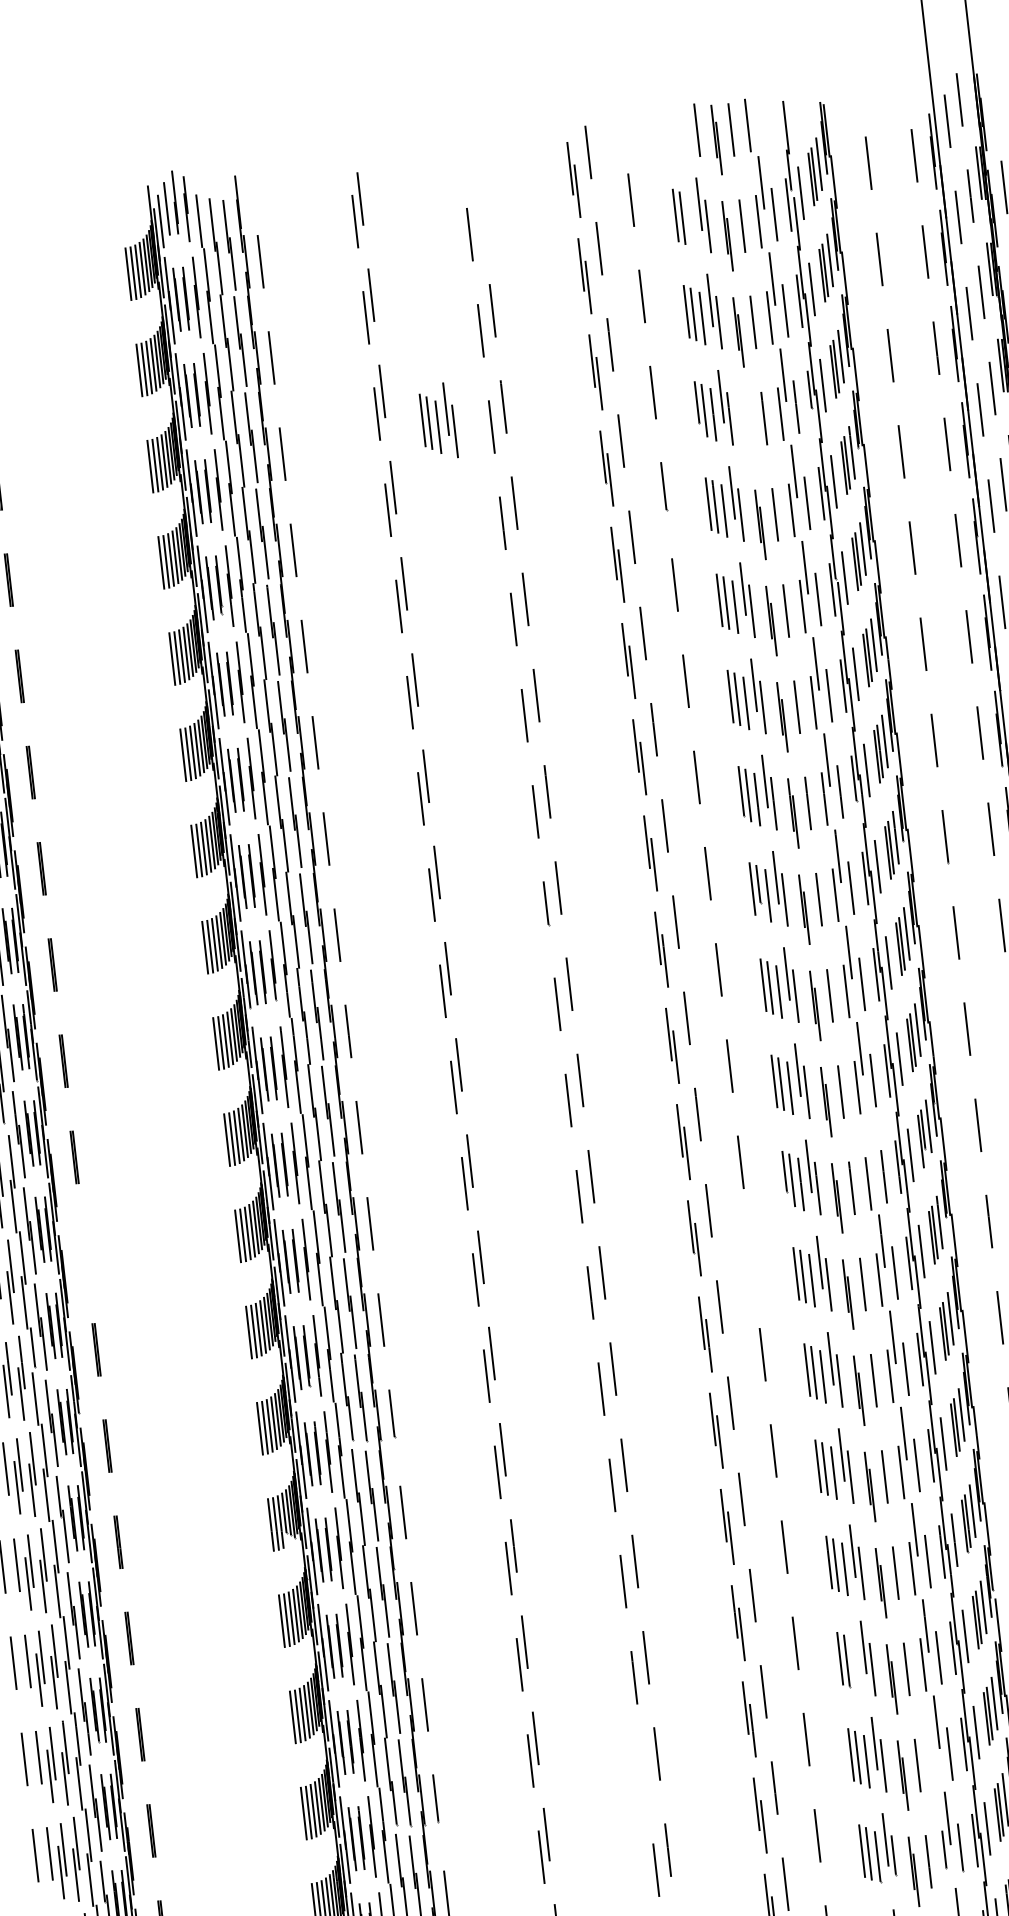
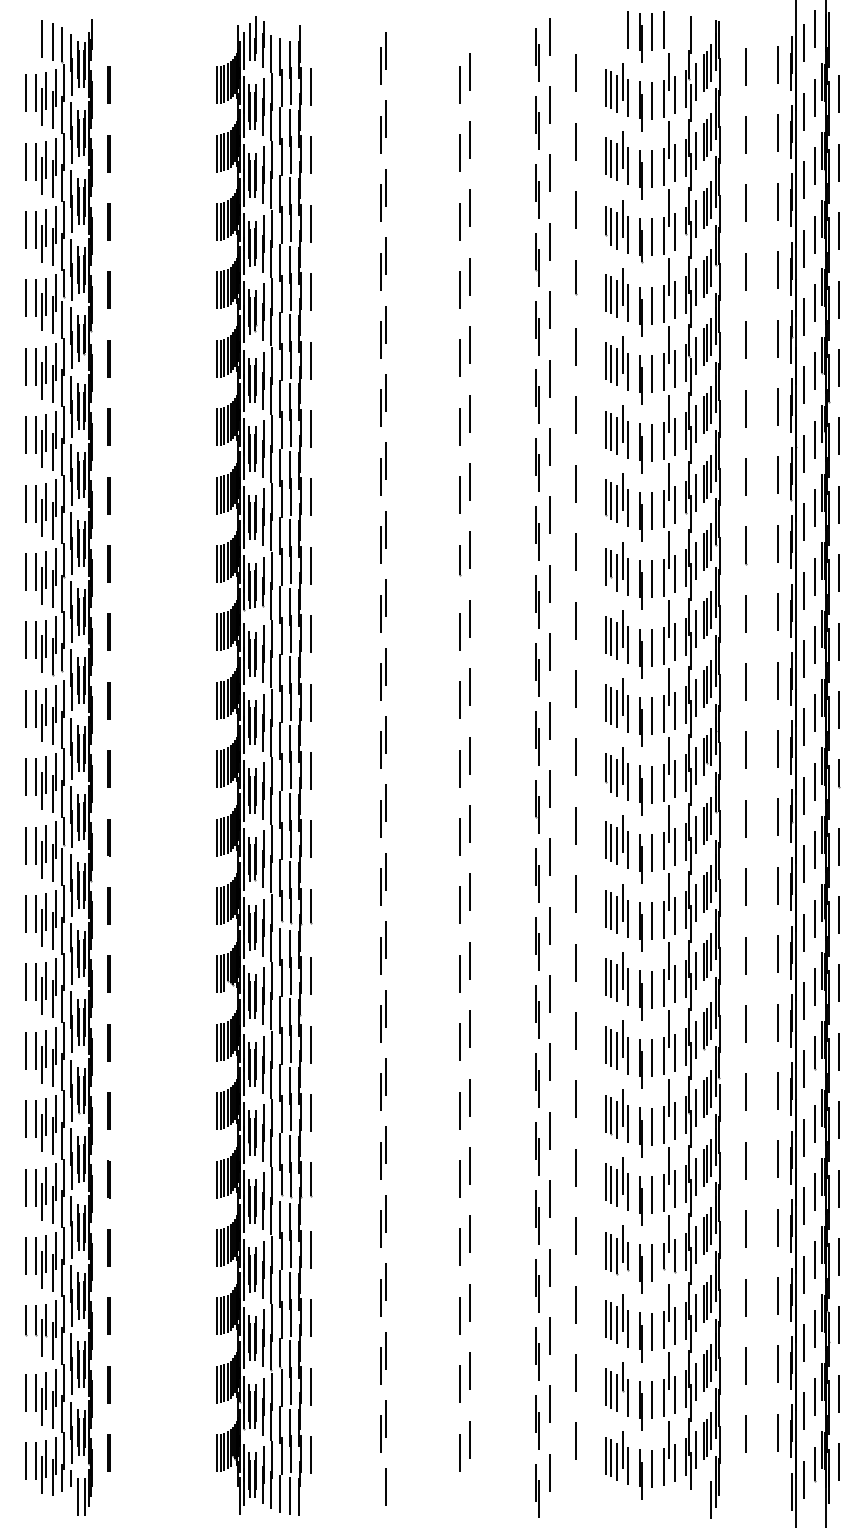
line: (481, 214) -> (469, 71), added
line: (691, 221) -> (616, 93), added
part: (437, 421) -> (422, 213), removed
line: (750, 424) -> (641, 240), added
line: (870, 1144) -> (668, 755), added
line: (84, 1252) -> (108, 768), added
line: (751, 1258) -> (575, 825), added
line: (855, 1665) -> (616, 1119), added
line: (933, 1761) -> (663, 1193), added
line: (645, 1774) -> (460, 1179), added

